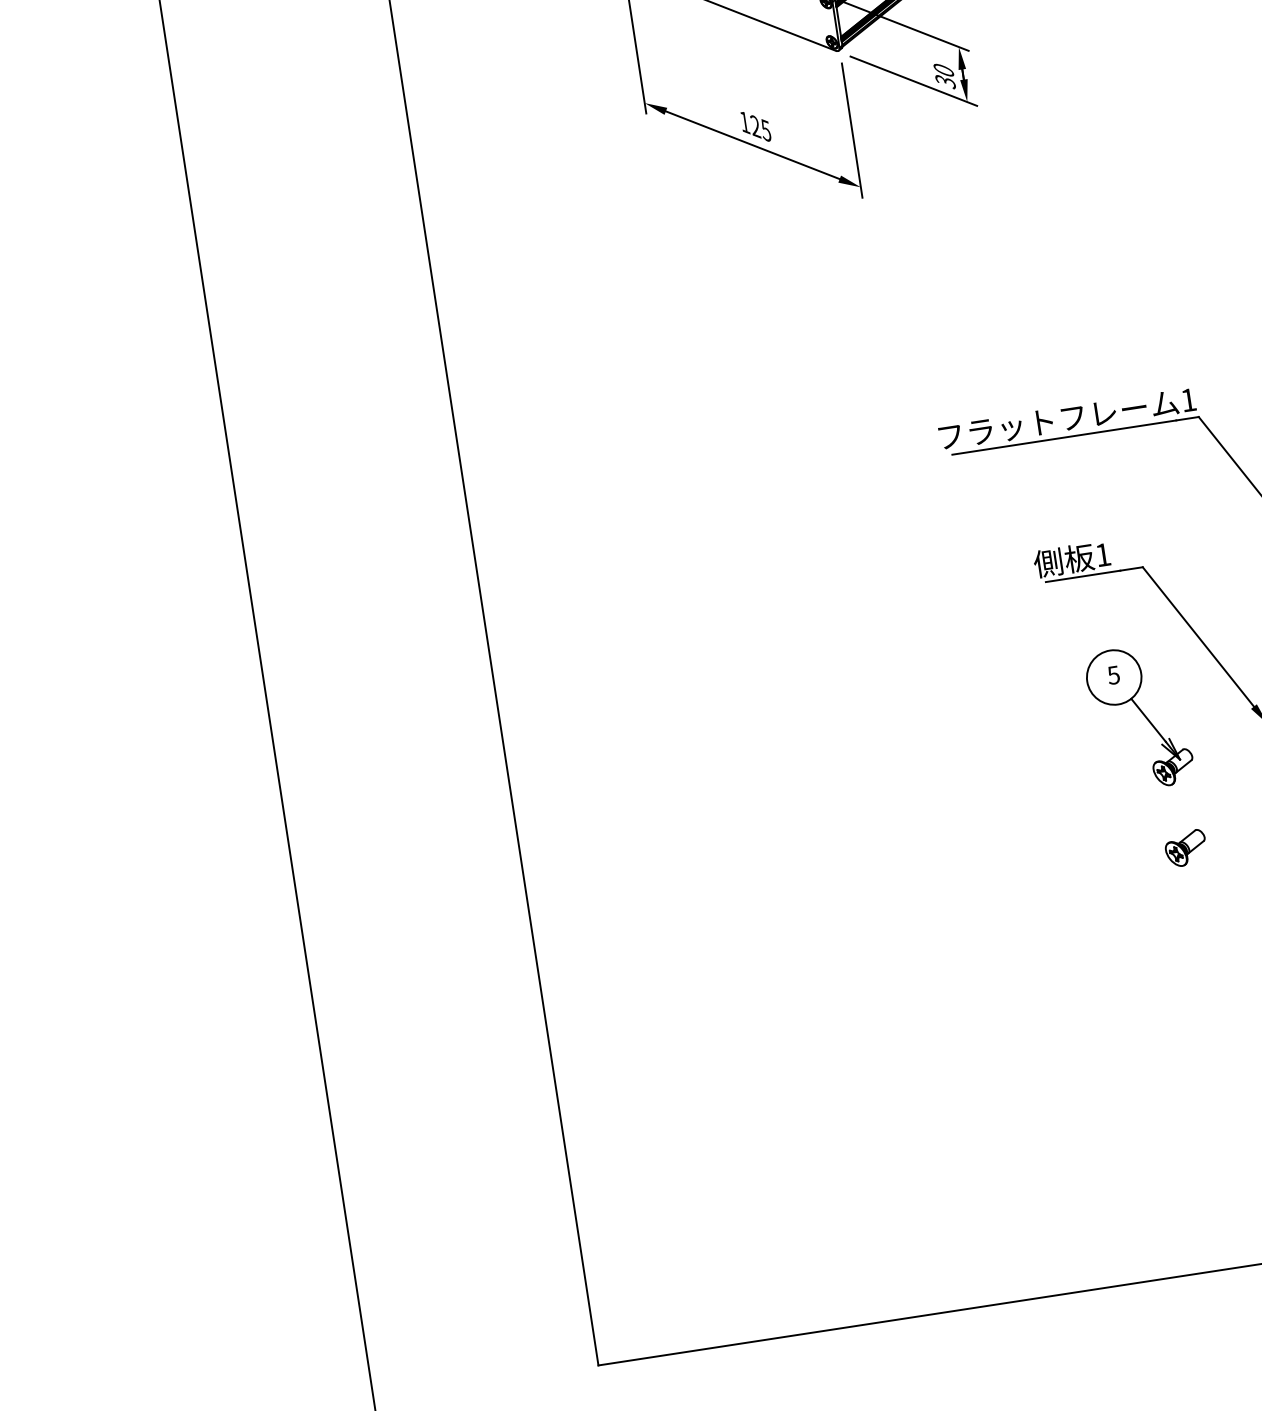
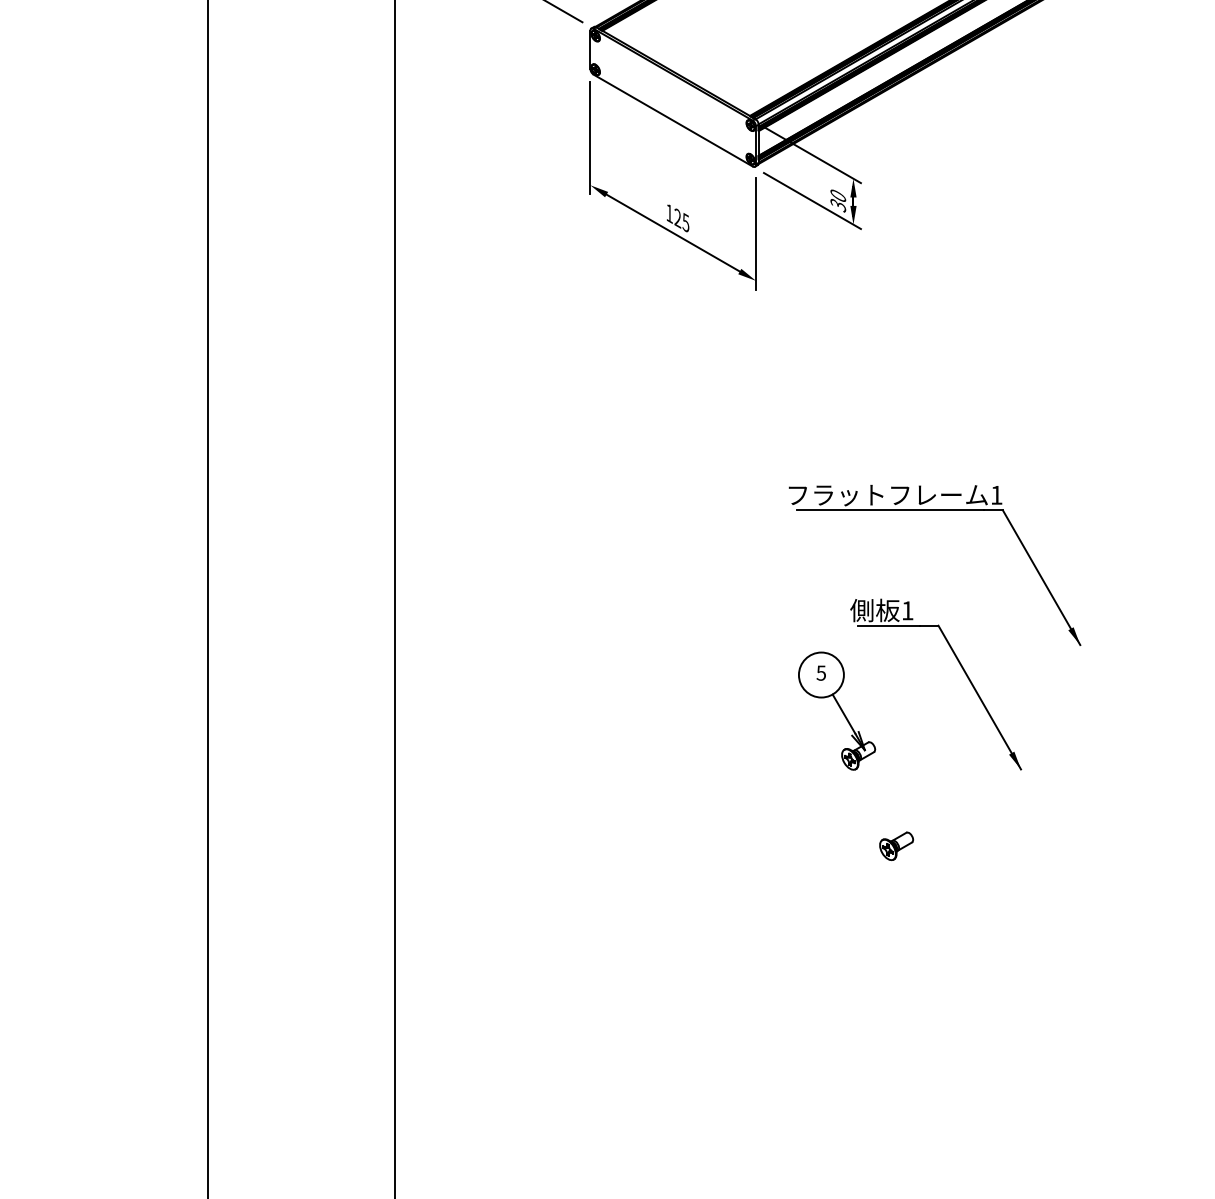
part: (1139, 717) -> (837, 710), moved
part: (1185, 847) -> (896, 845), moved

